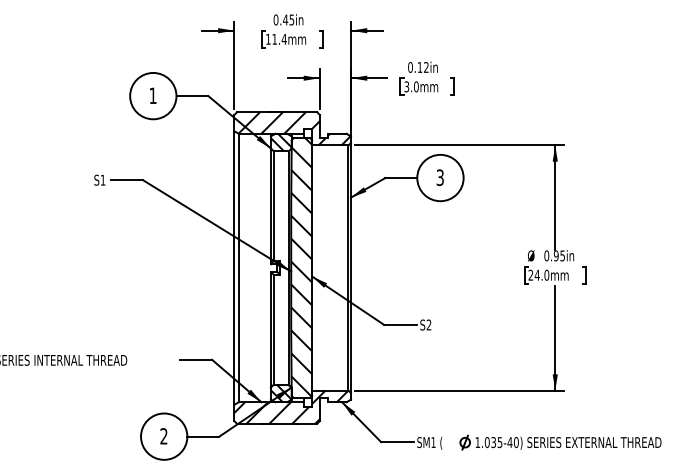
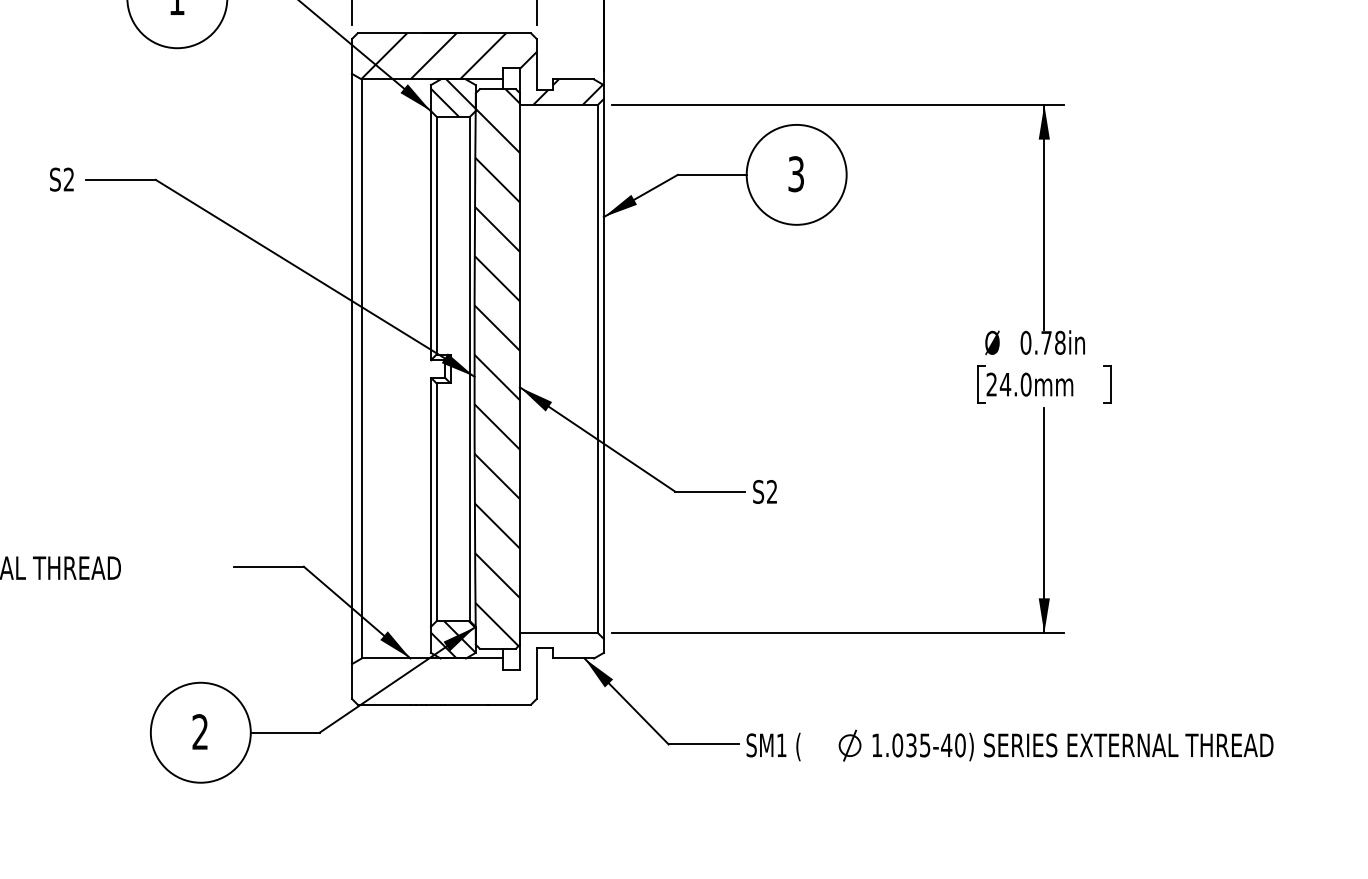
text: (102, 179) -> (67, 178), S1 -> S2
text: (559, 255) -> (1053, 341), 0.95in -> 0.78in
hatch: (291, 406) -> (475, 667), removed

